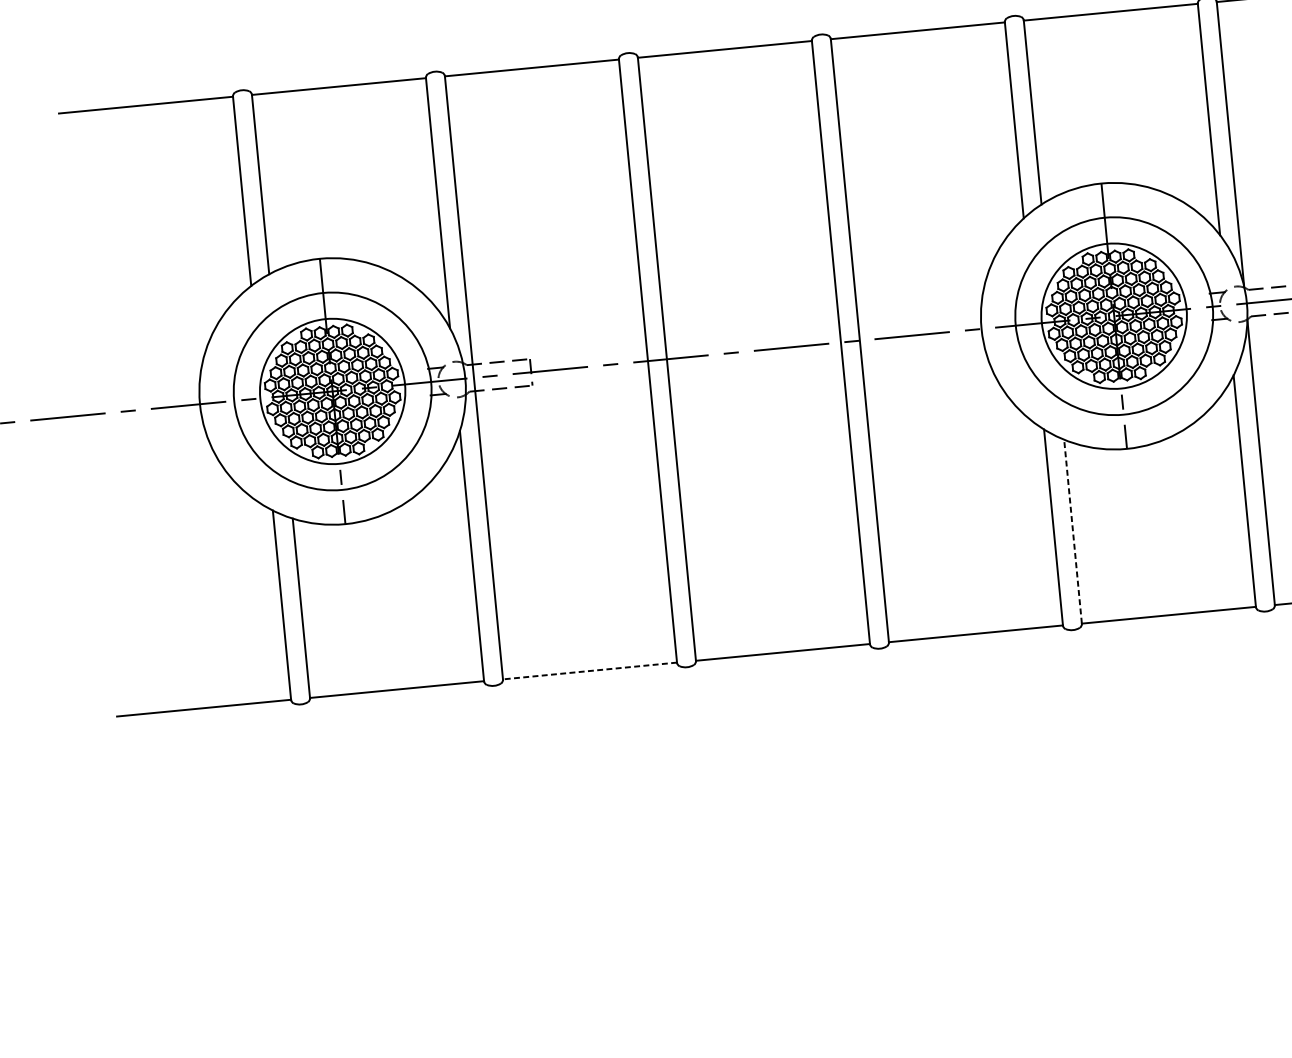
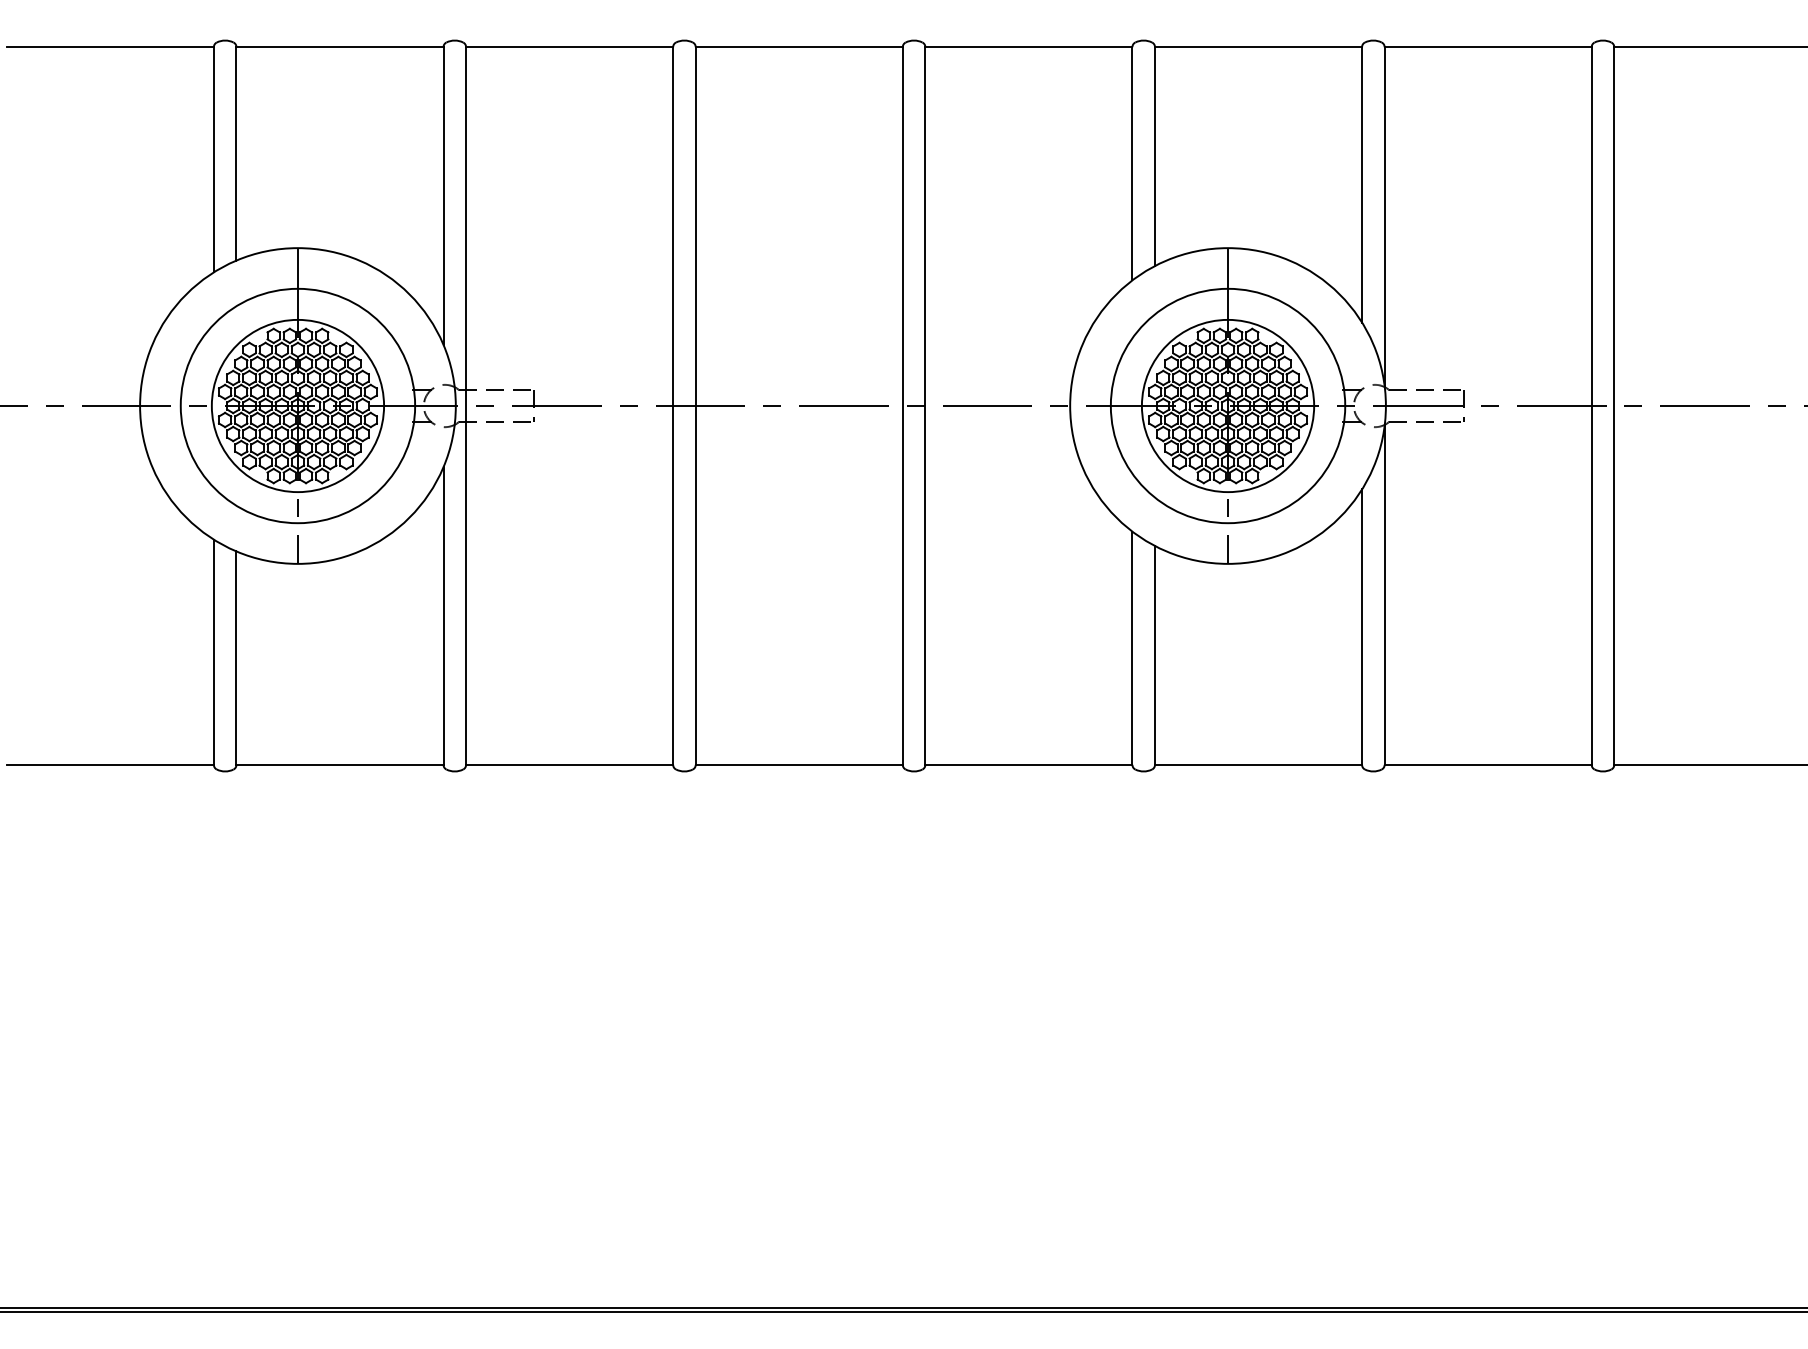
line: (1072, 530) -> (1154, 654), dashed -> solid
line: (589, 670) -> (569, 764), dashed -> solid

